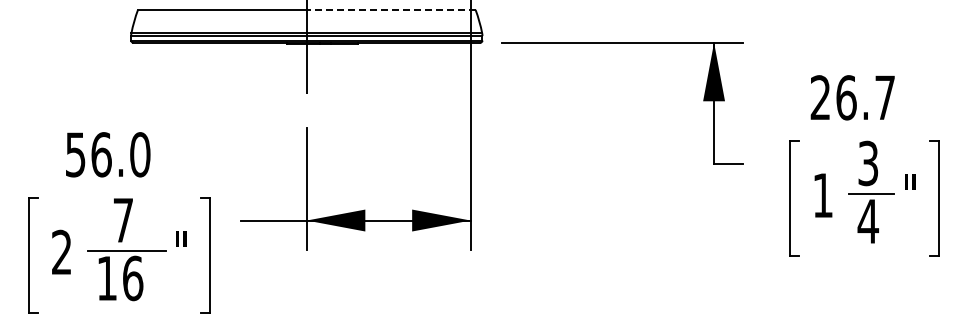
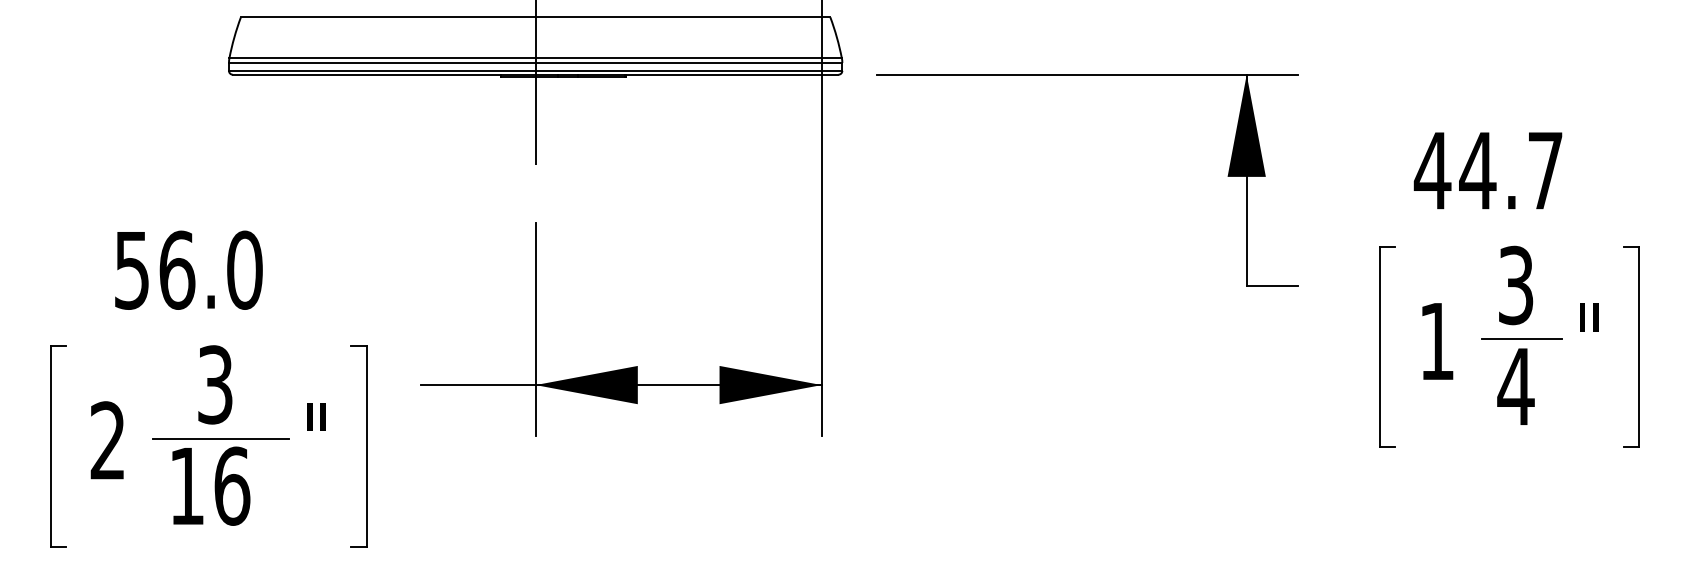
line: (390, 9) -> (681, 16), dashed -> solid
text: (833, 97) -> (1455, 170), 26.7 -> 44.7
text: (123, 220) -> (215, 385), 7 -> 3

